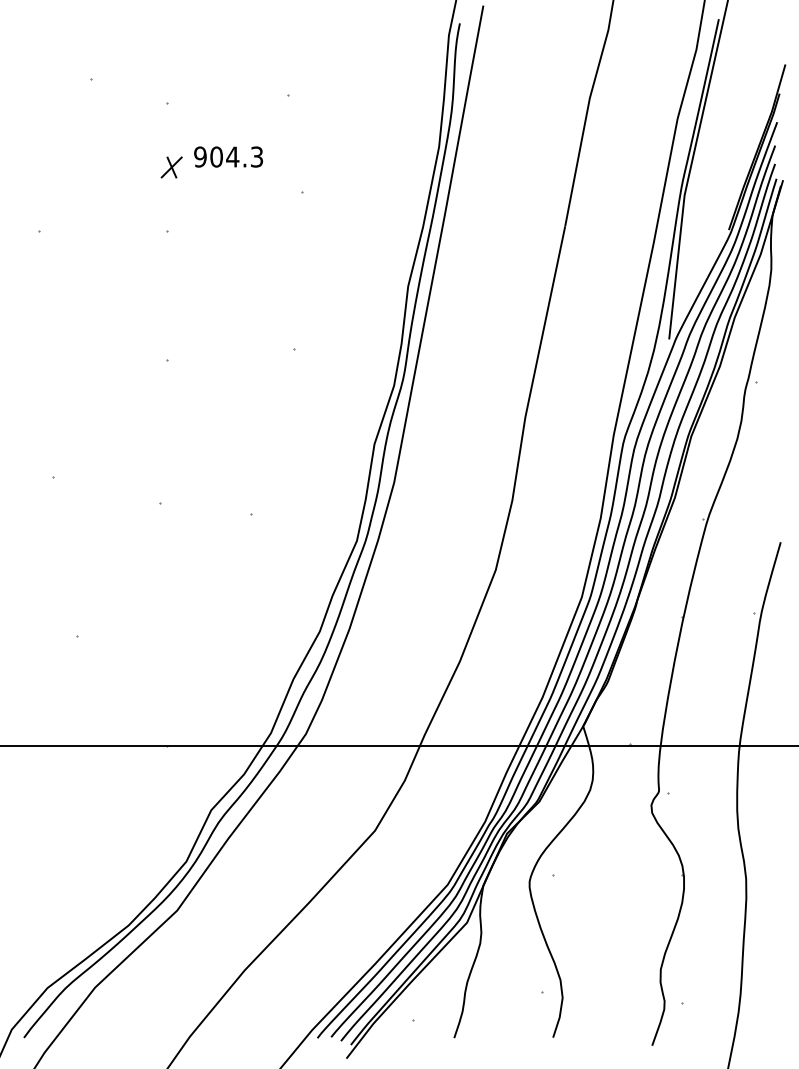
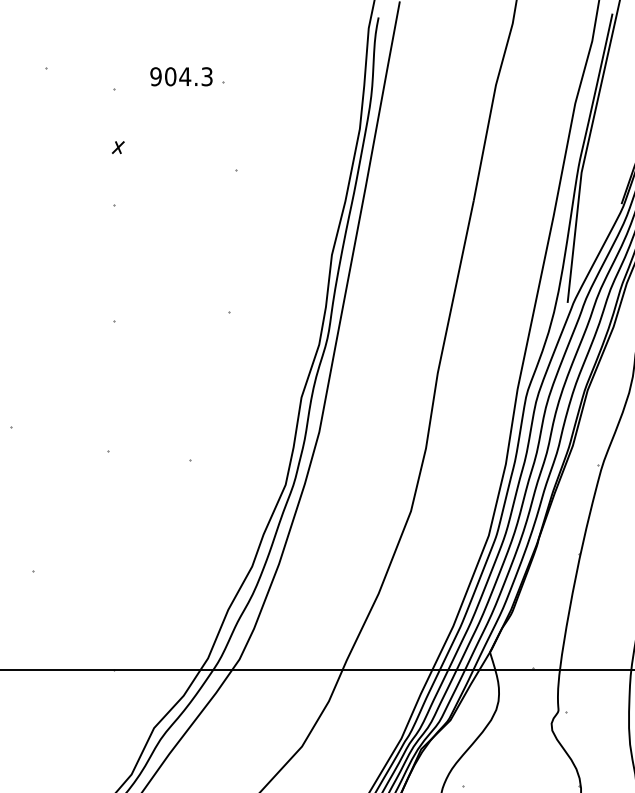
text: (228, 156) -> (181, 76), moved
part: (171, 167) -> (118, 147), size x0.6

